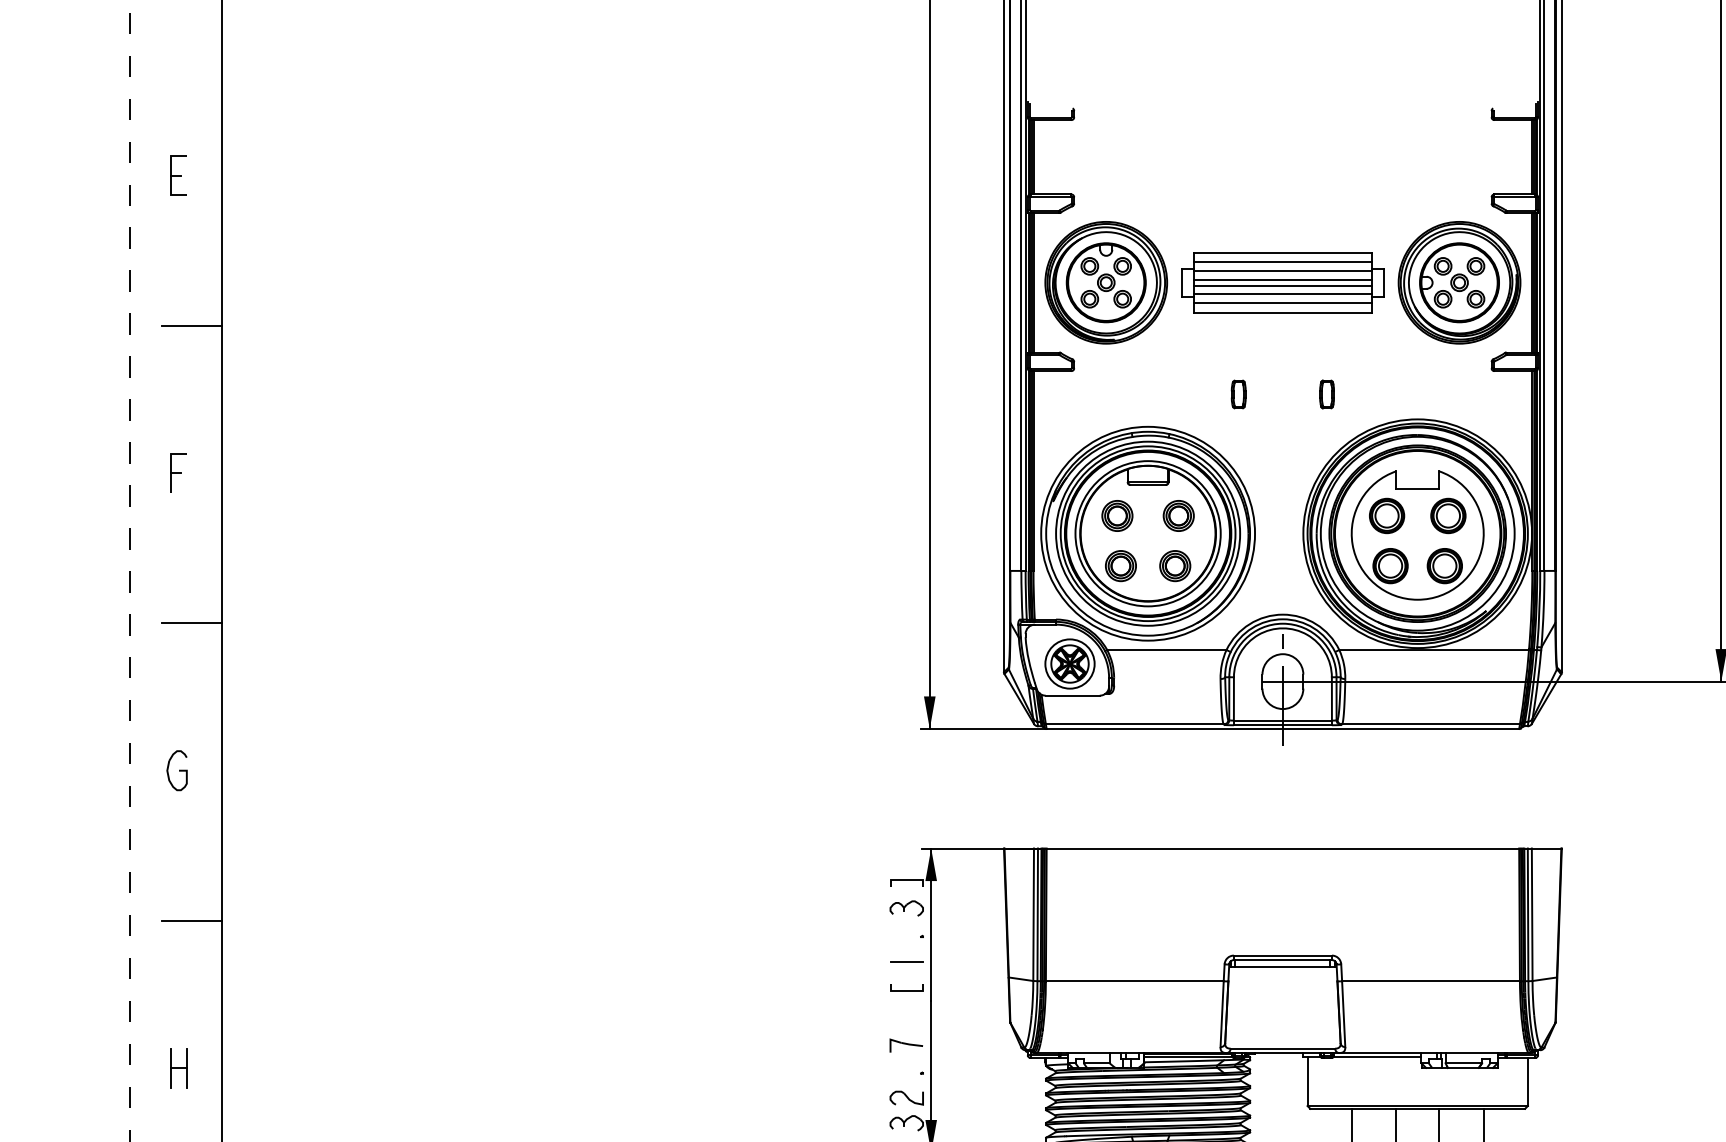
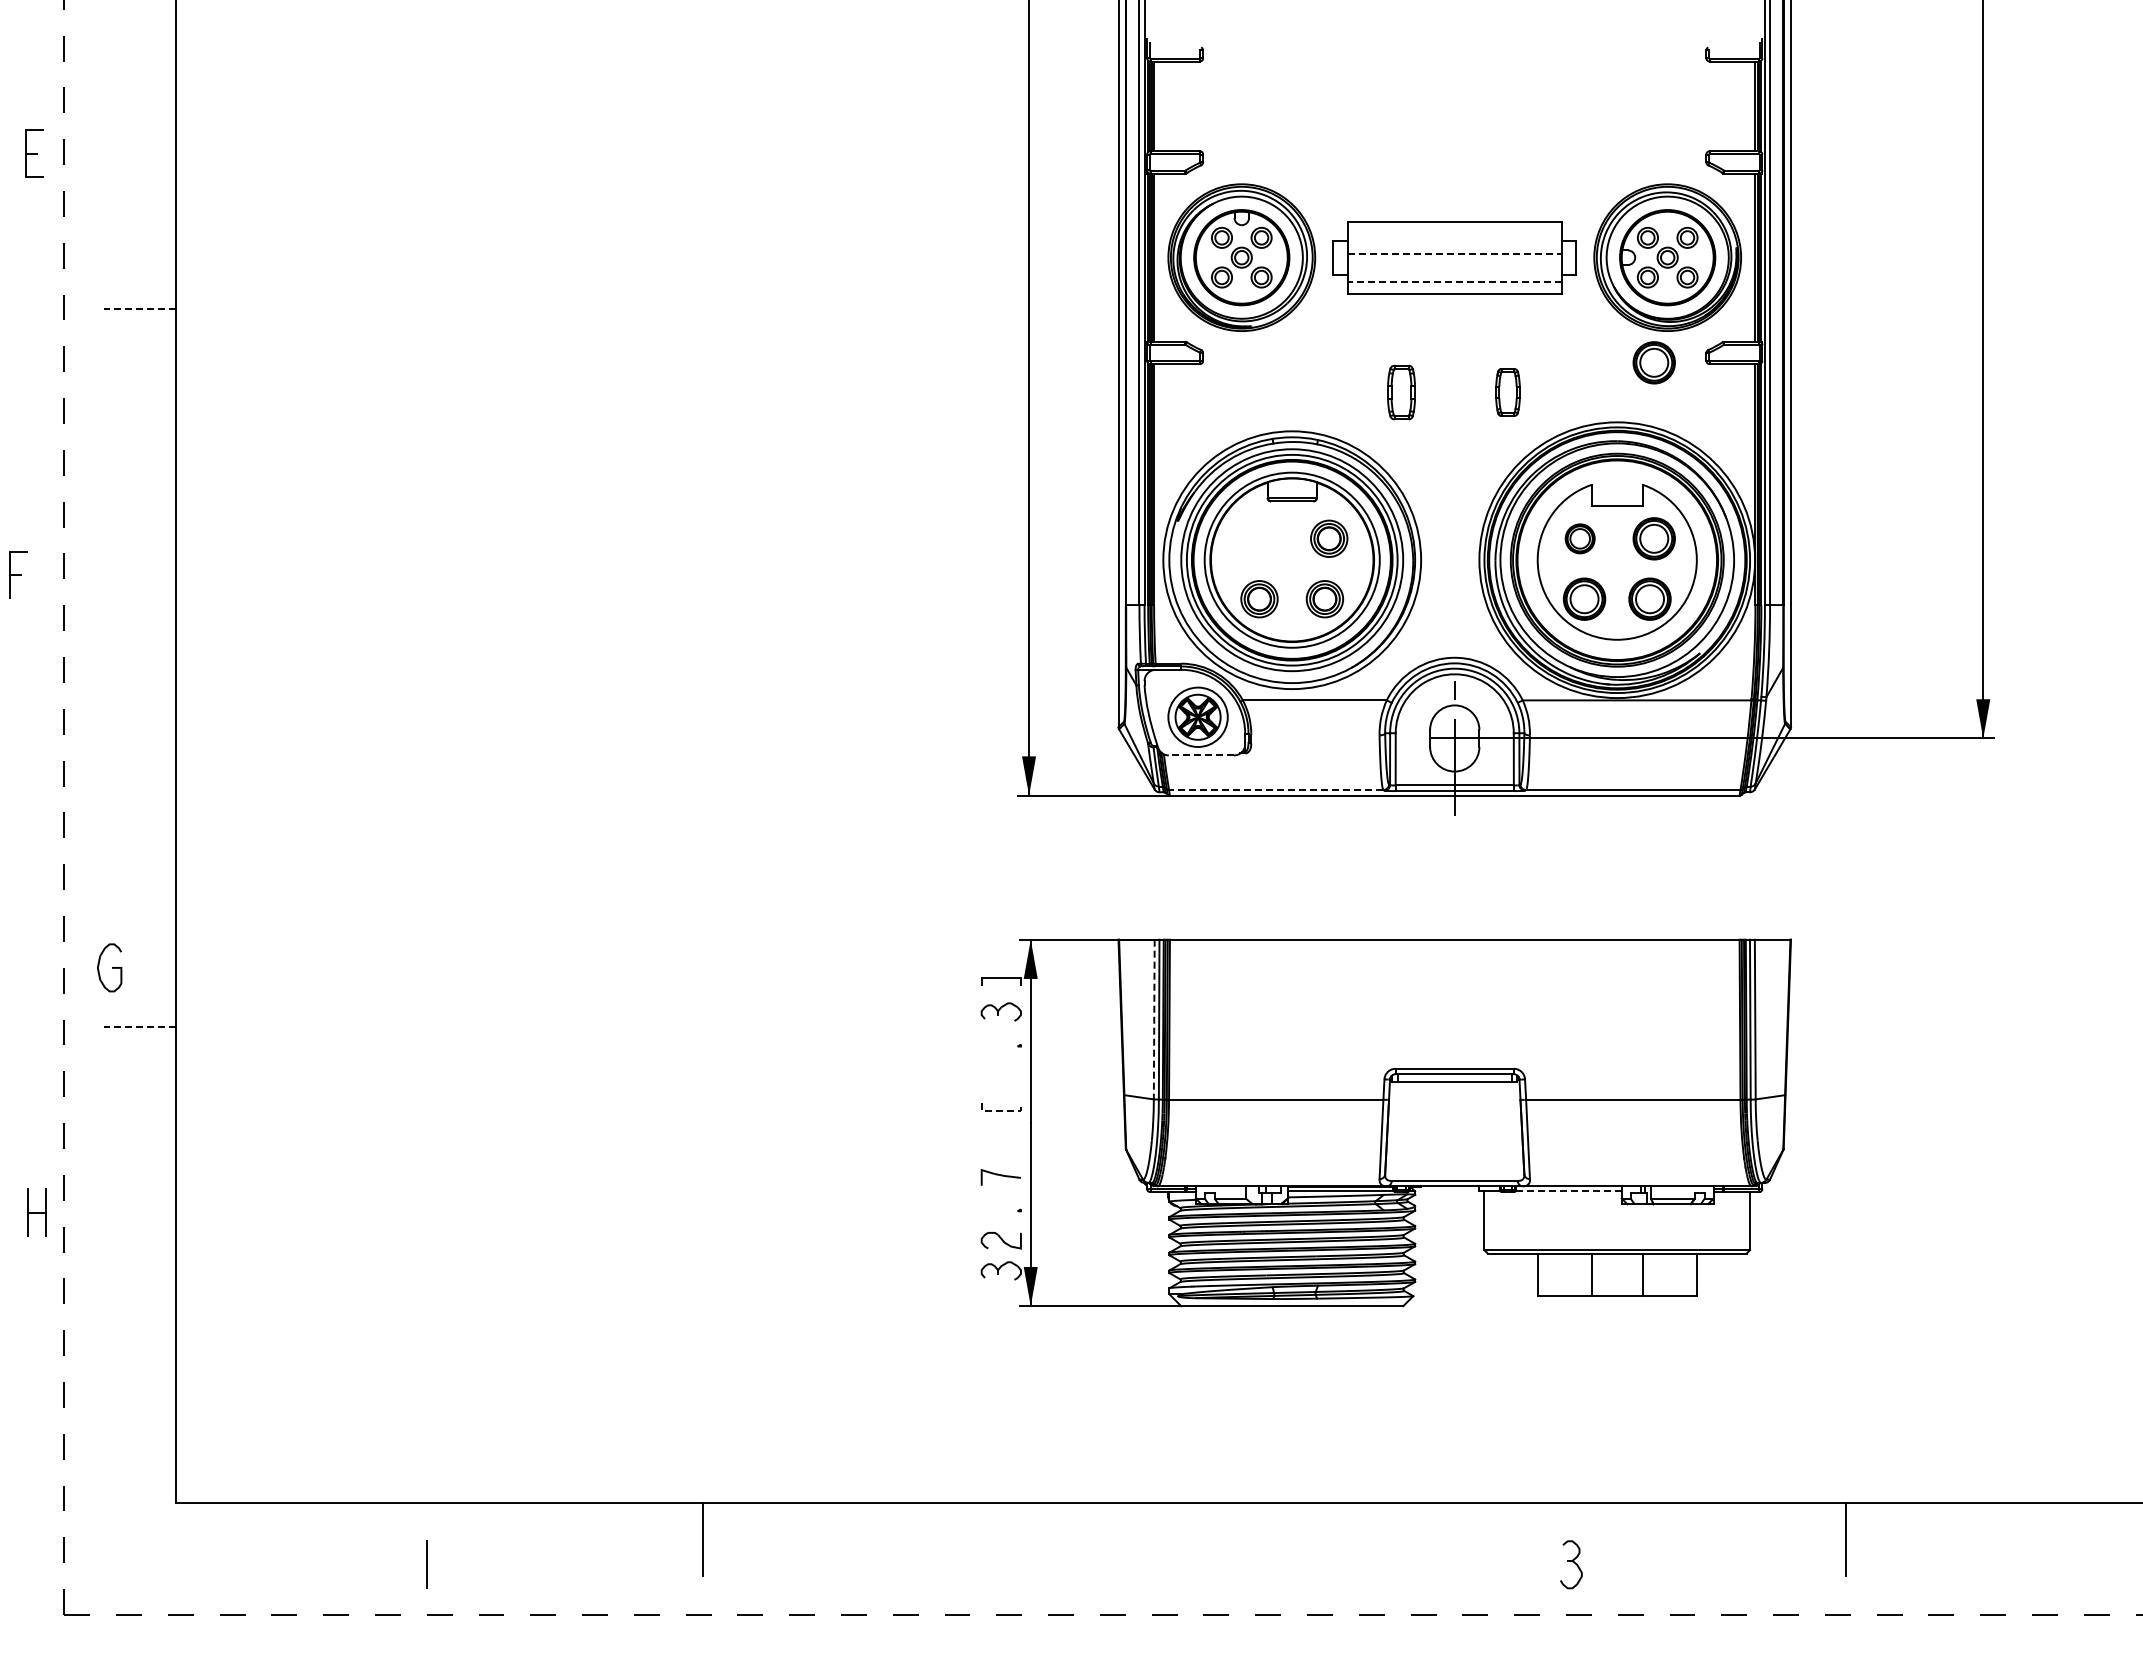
part: (178, 175) -> (34, 153), moved
line: (1282, 262) -> (1454, 233), removed
line: (1282, 271) -> (1454, 243), removed
line: (1283, 279) -> (1455, 253), solid -> dashed
line: (1282, 285) -> (1454, 261), removed
line: (1282, 294) -> (1454, 271), removed
line: (1282, 303) -> (1454, 282), solid -> dashed
line: (191, 325) -> (139, 309), solid -> dashed
part: (1447, 369) -> (1653, 362), added
part: (1238, 393) -> (1401, 391), size x1.6
part: (1326, 393) -> (1507, 391), size x1.4
part: (178, 472) -> (18, 574), moved
part: (1117, 515) -> (1255, 538), removed
part: (1386, 515) -> (1579, 538), size x0.7
line: (191, 622) -> (139, 667), removed
line: (1072, 695) -> (1201, 755), solid -> dashed
line: (1134, 724) -> (1275, 790), solid -> dashed
part: (176, 770) -> (109, 967), moved
line: (1033, 914) -> (1154, 1019), solid -> dashed
line: (191, 920) -> (139, 1026), solid -> dashed
line: (906, 961) -> (1000, 1075), removed
line: (906, 991) -> (1001, 1111), solid -> dashed
line: (1377, 1056) -> (1568, 1190), solid -> dashed
part: (178, 1068) -> (36, 1212), moved

